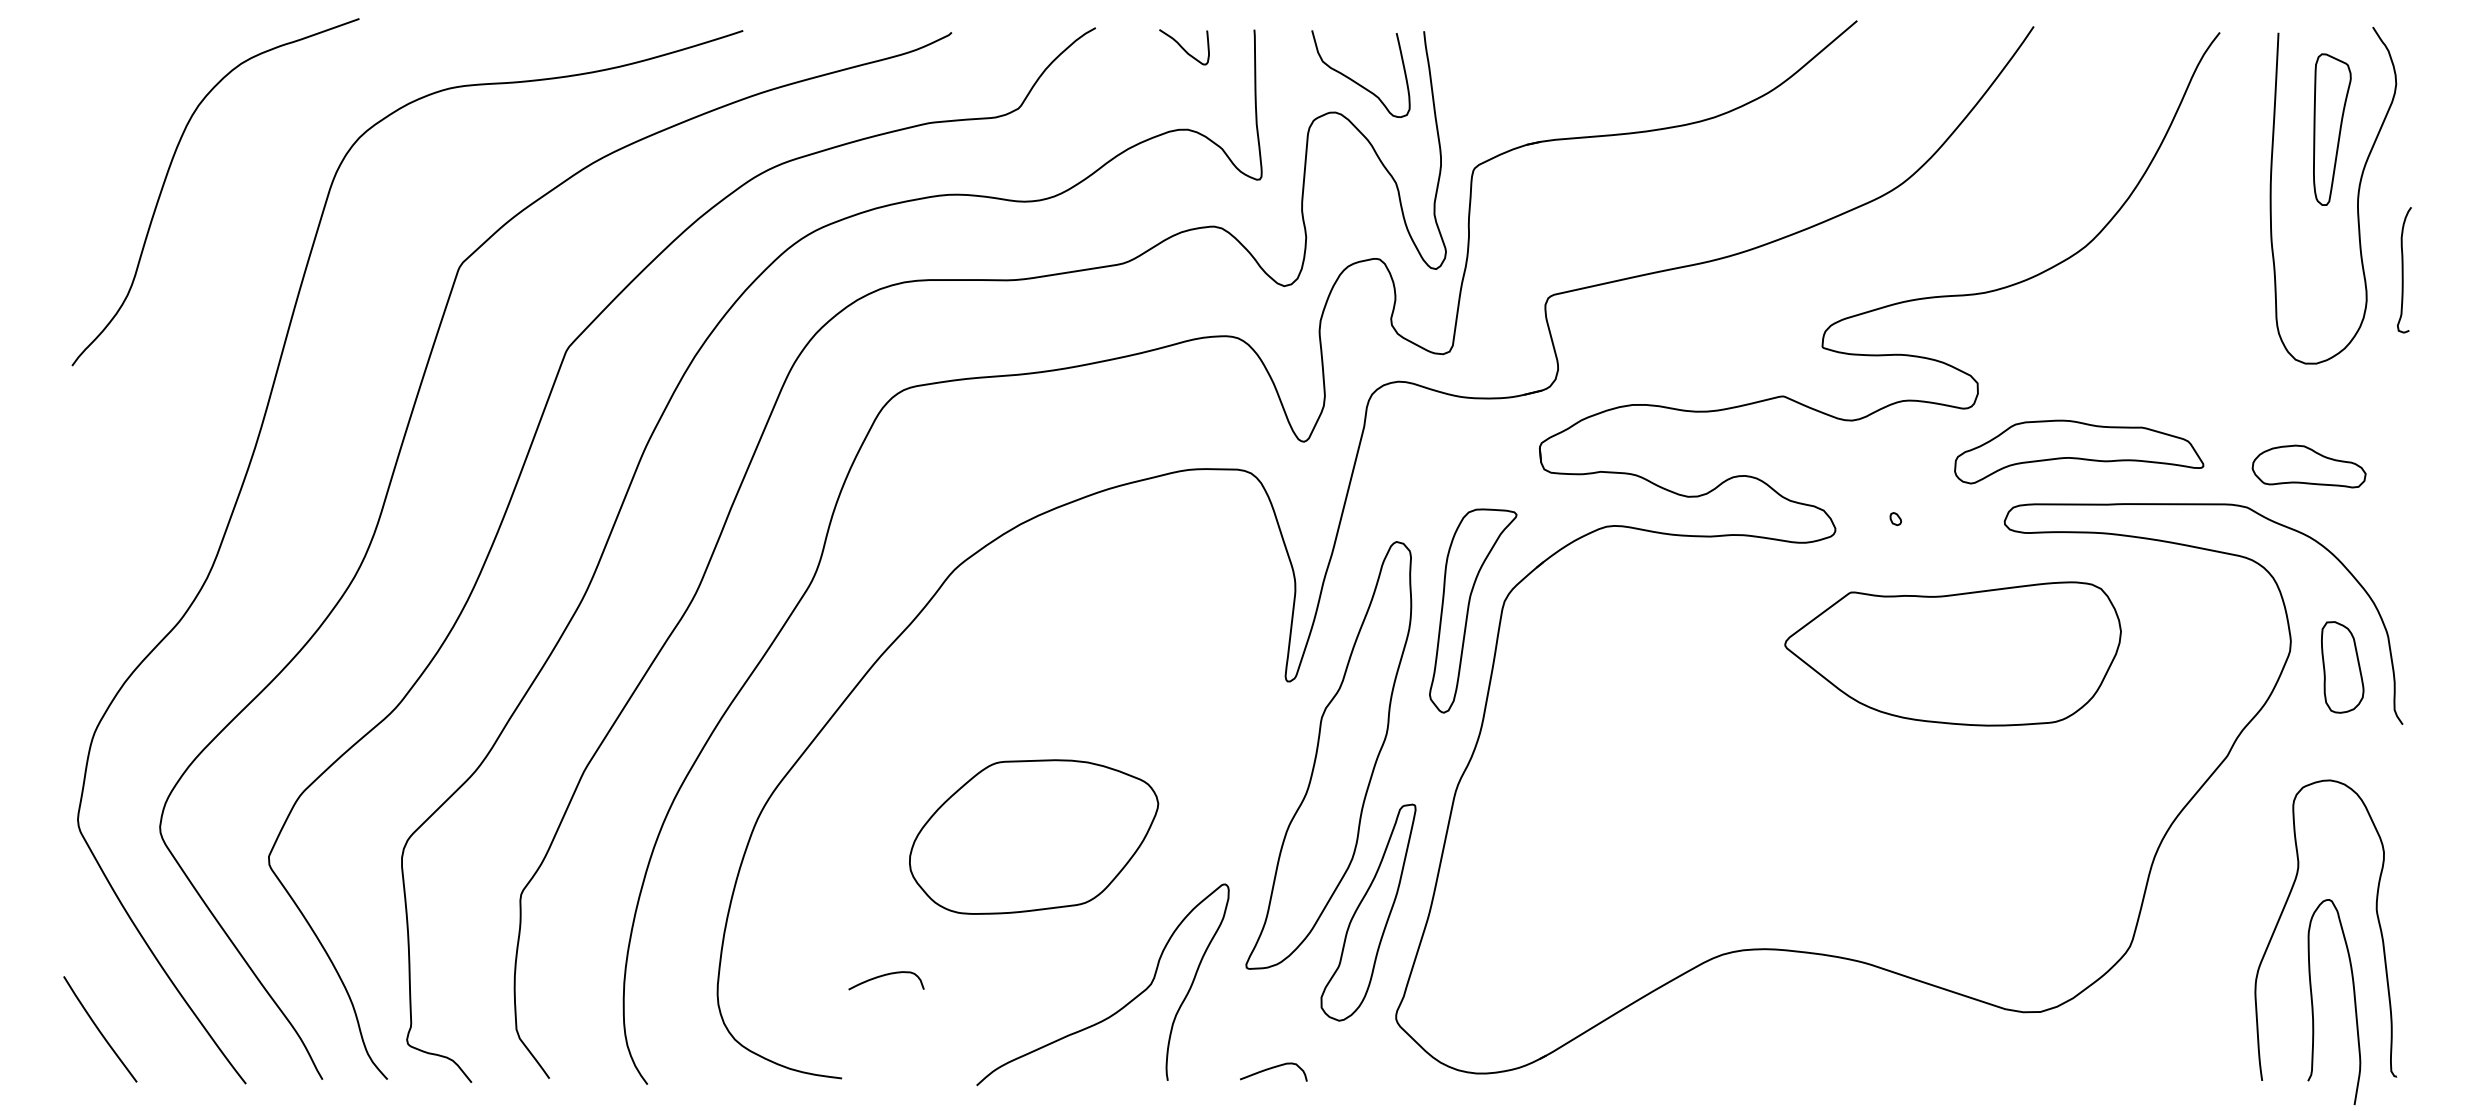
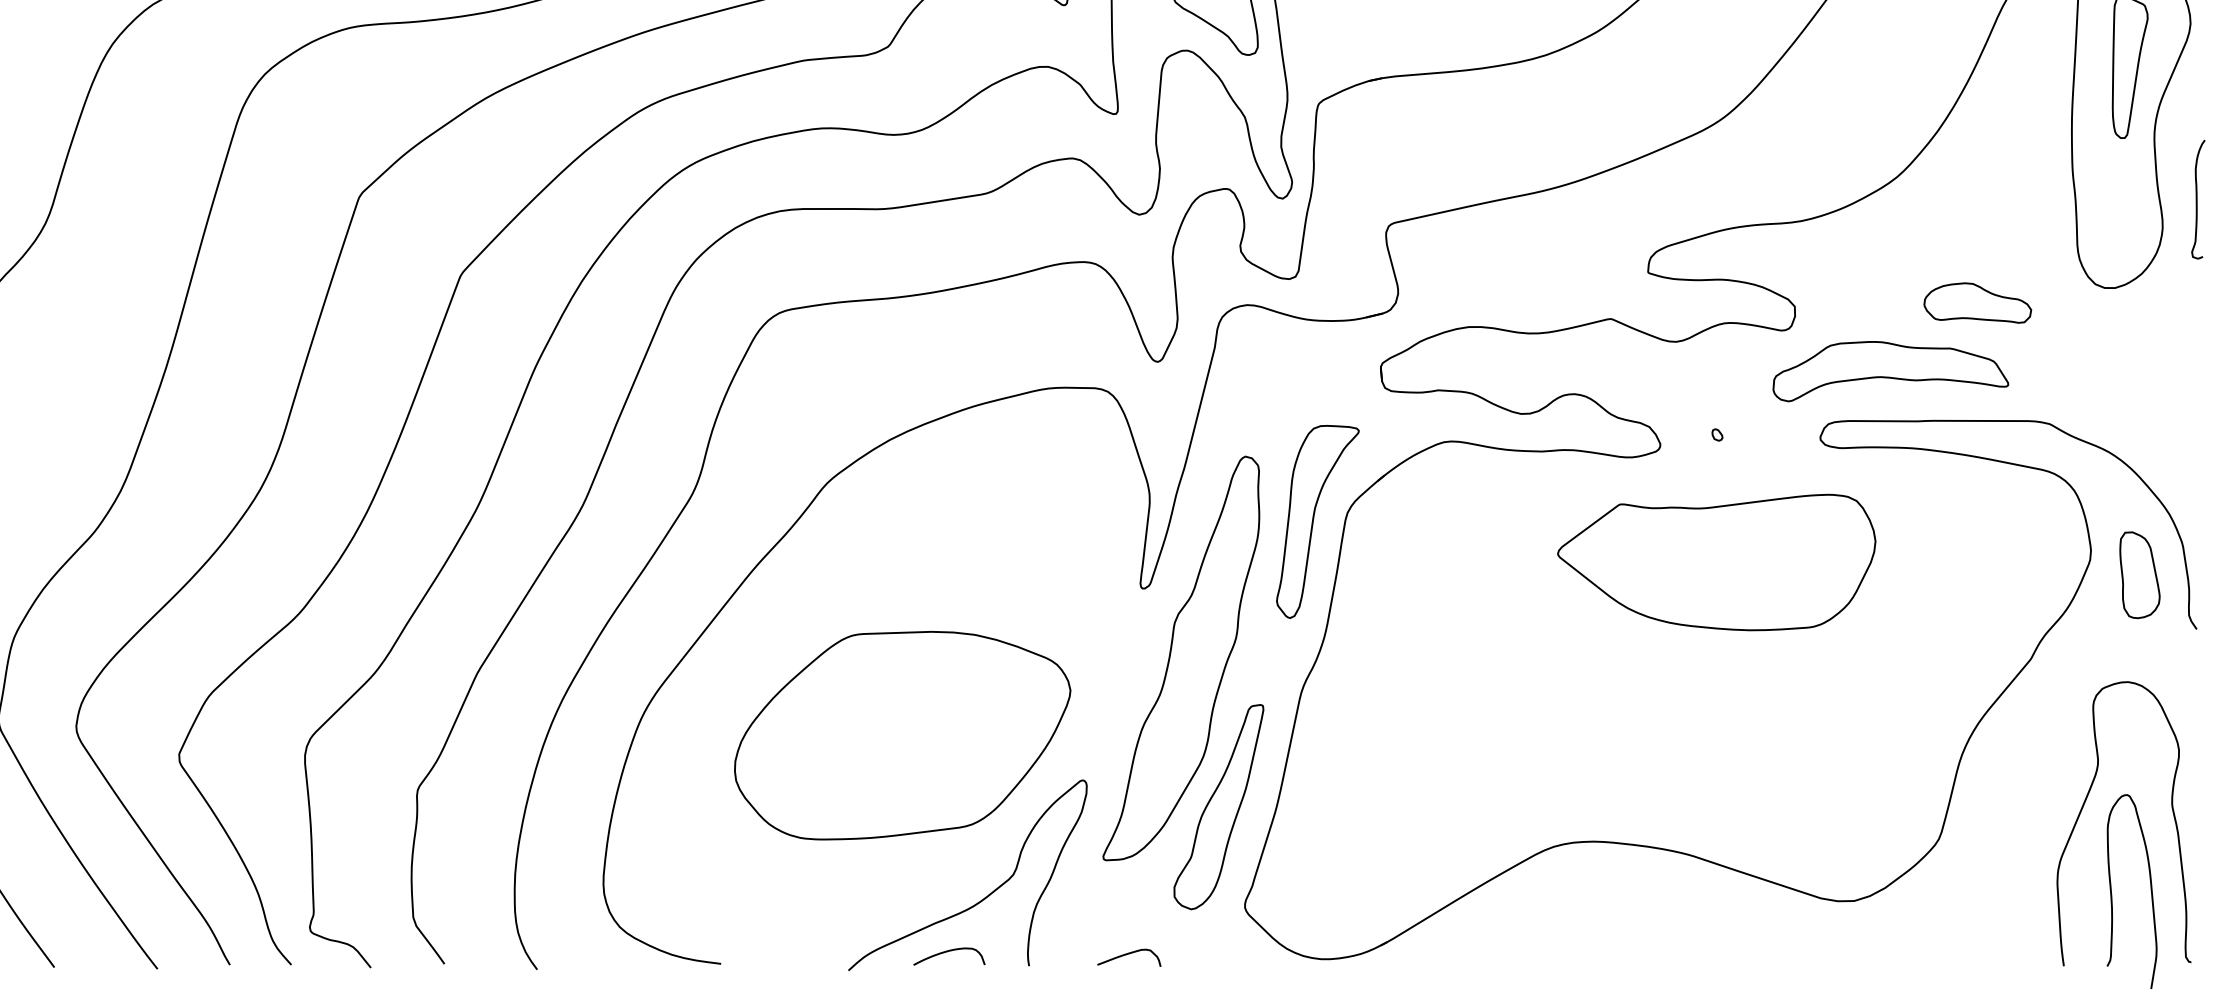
part: (2308, 466) -> (1977, 303), moved
part: (1952, 653) -> (1716, 562), moved
part: (1033, 836) -> (902, 735), size x1.43
curve: (884, 976) -> (947, 952), moved

